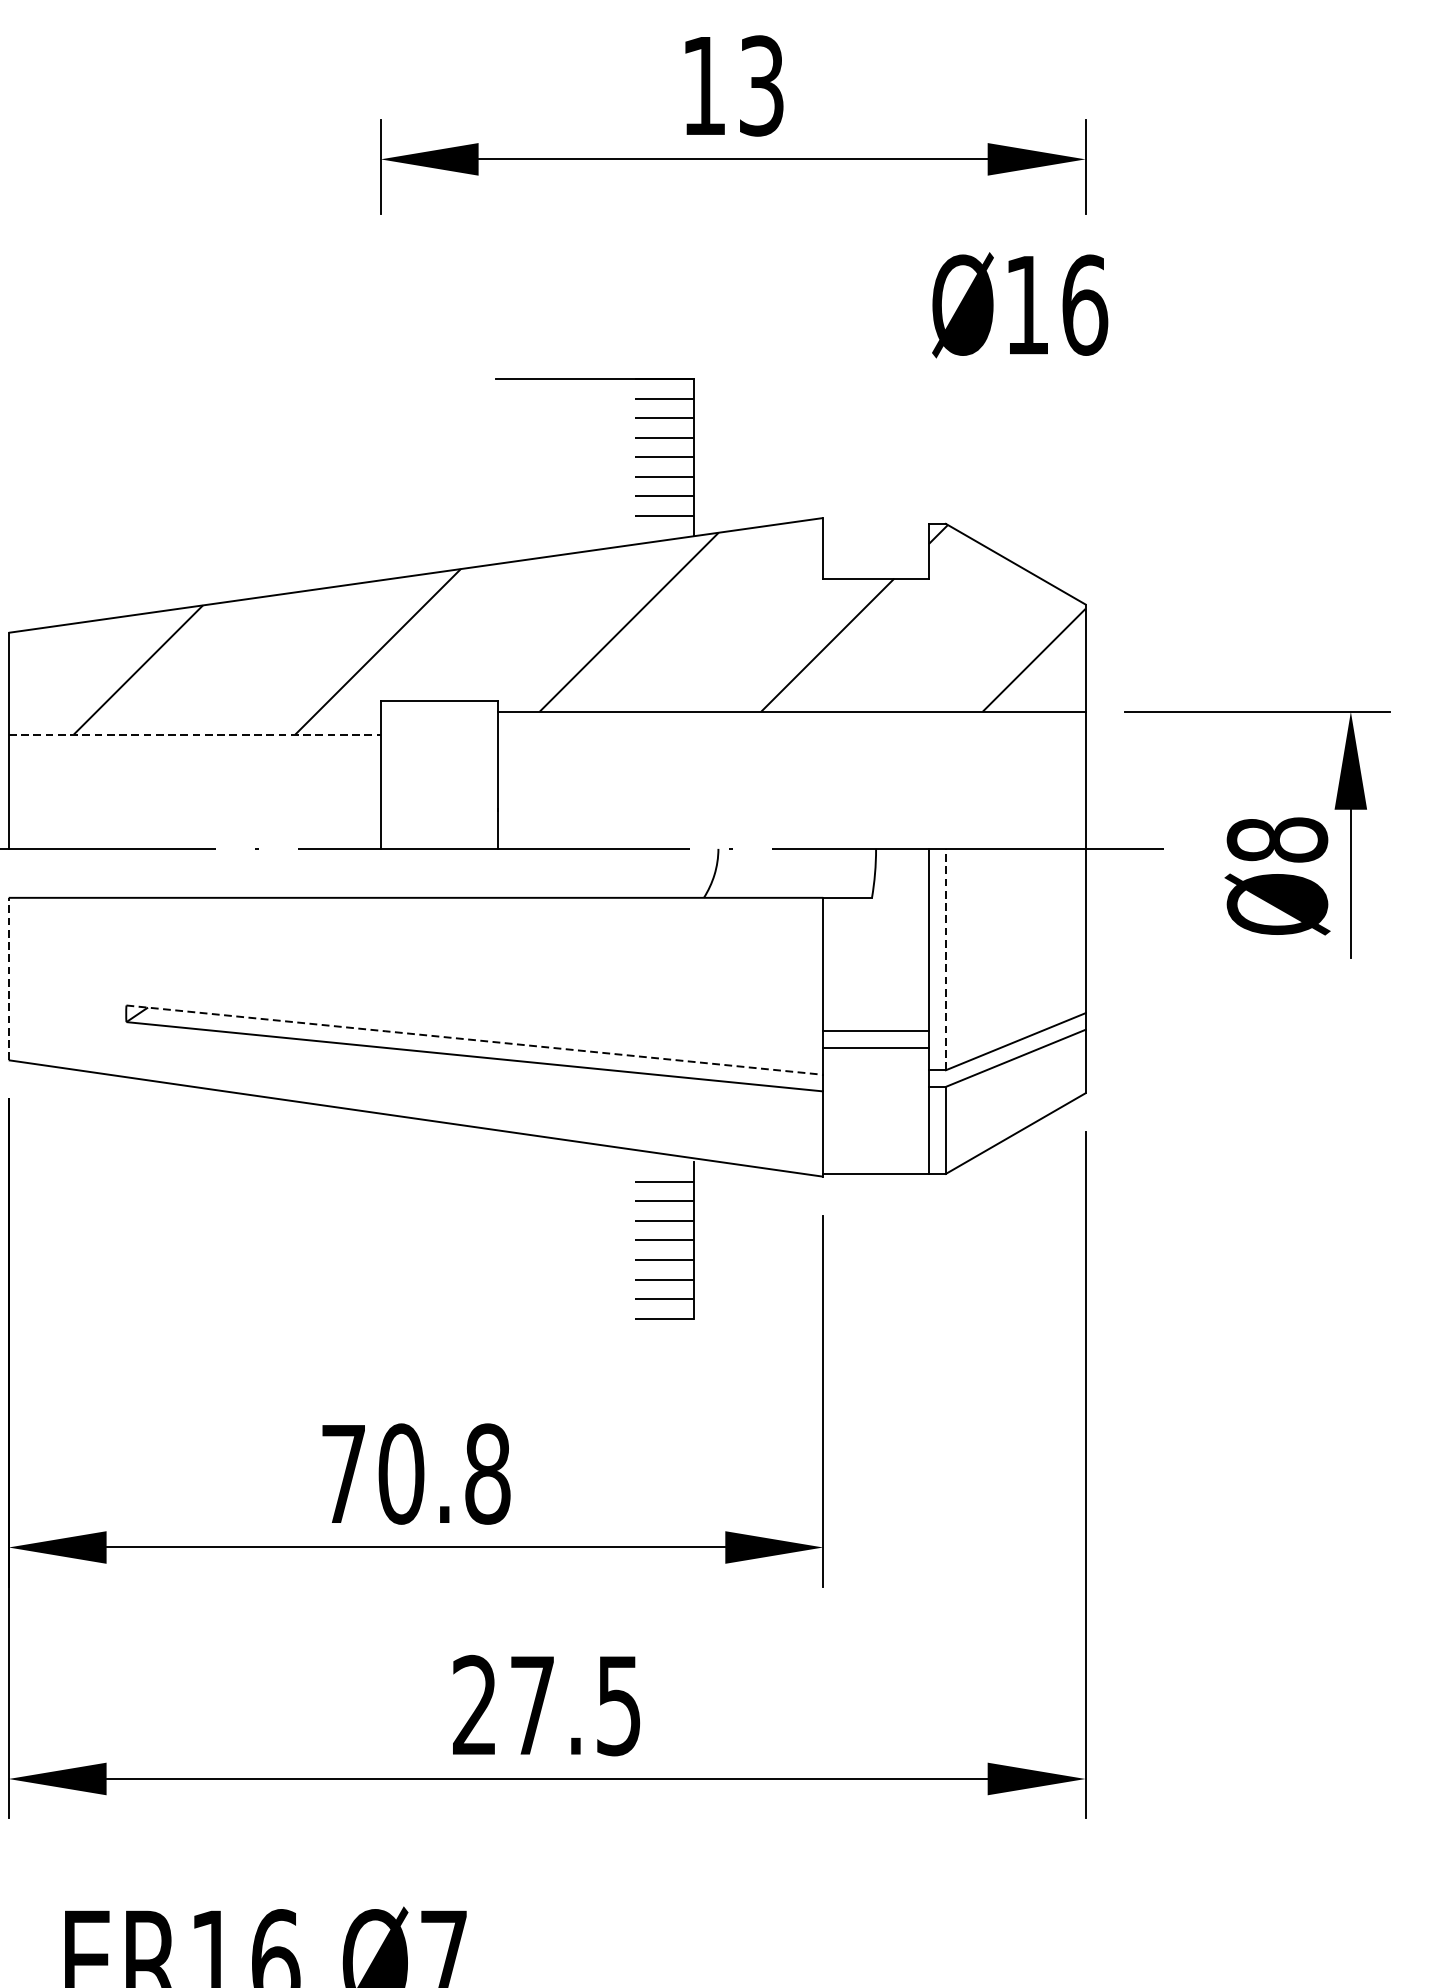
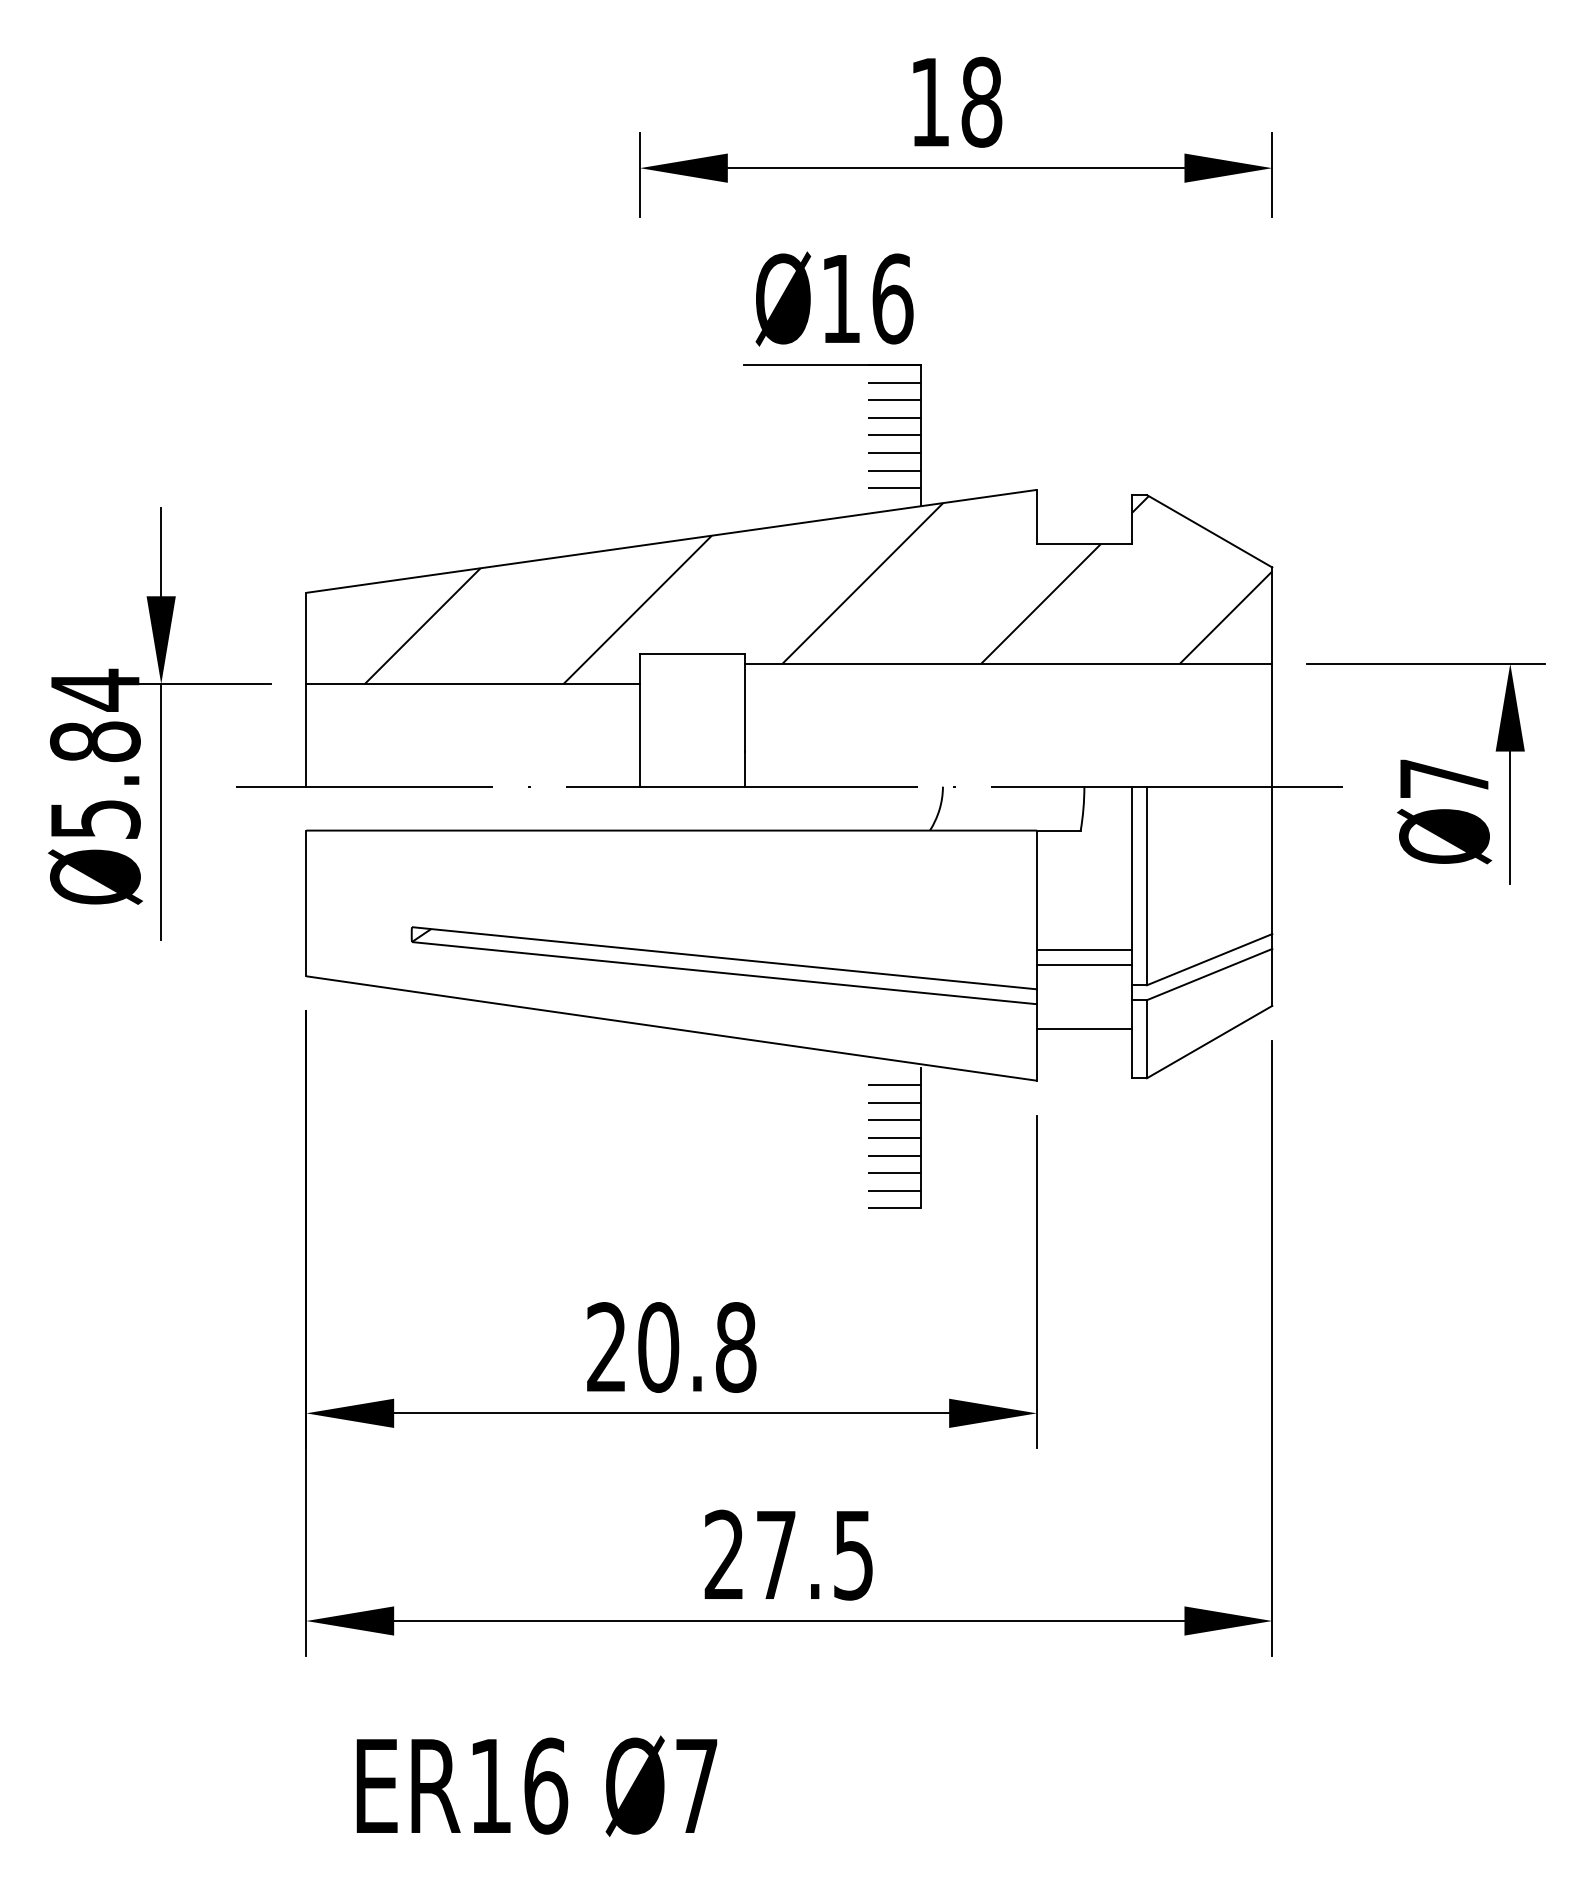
text: (761, 85) -> (981, 101), 13 -> 18
text: (1020, 304) -> (834, 298), moved
line: (195, 734) -> (473, 684), dashed -> solid
text: (1277, 839) -> (1444, 778), Ø8 -> Ø7
line: (946, 959) -> (1147, 885), dashed -> solid
line: (8, 979) -> (306, 903), dashed -> solid
line: (474, 1040) -> (724, 958), dashed -> solid
line: (875, 1174) -> (1083, 1029), moved
text: (343, 1472) -> (606, 1346), 70.8 -> 20.8

